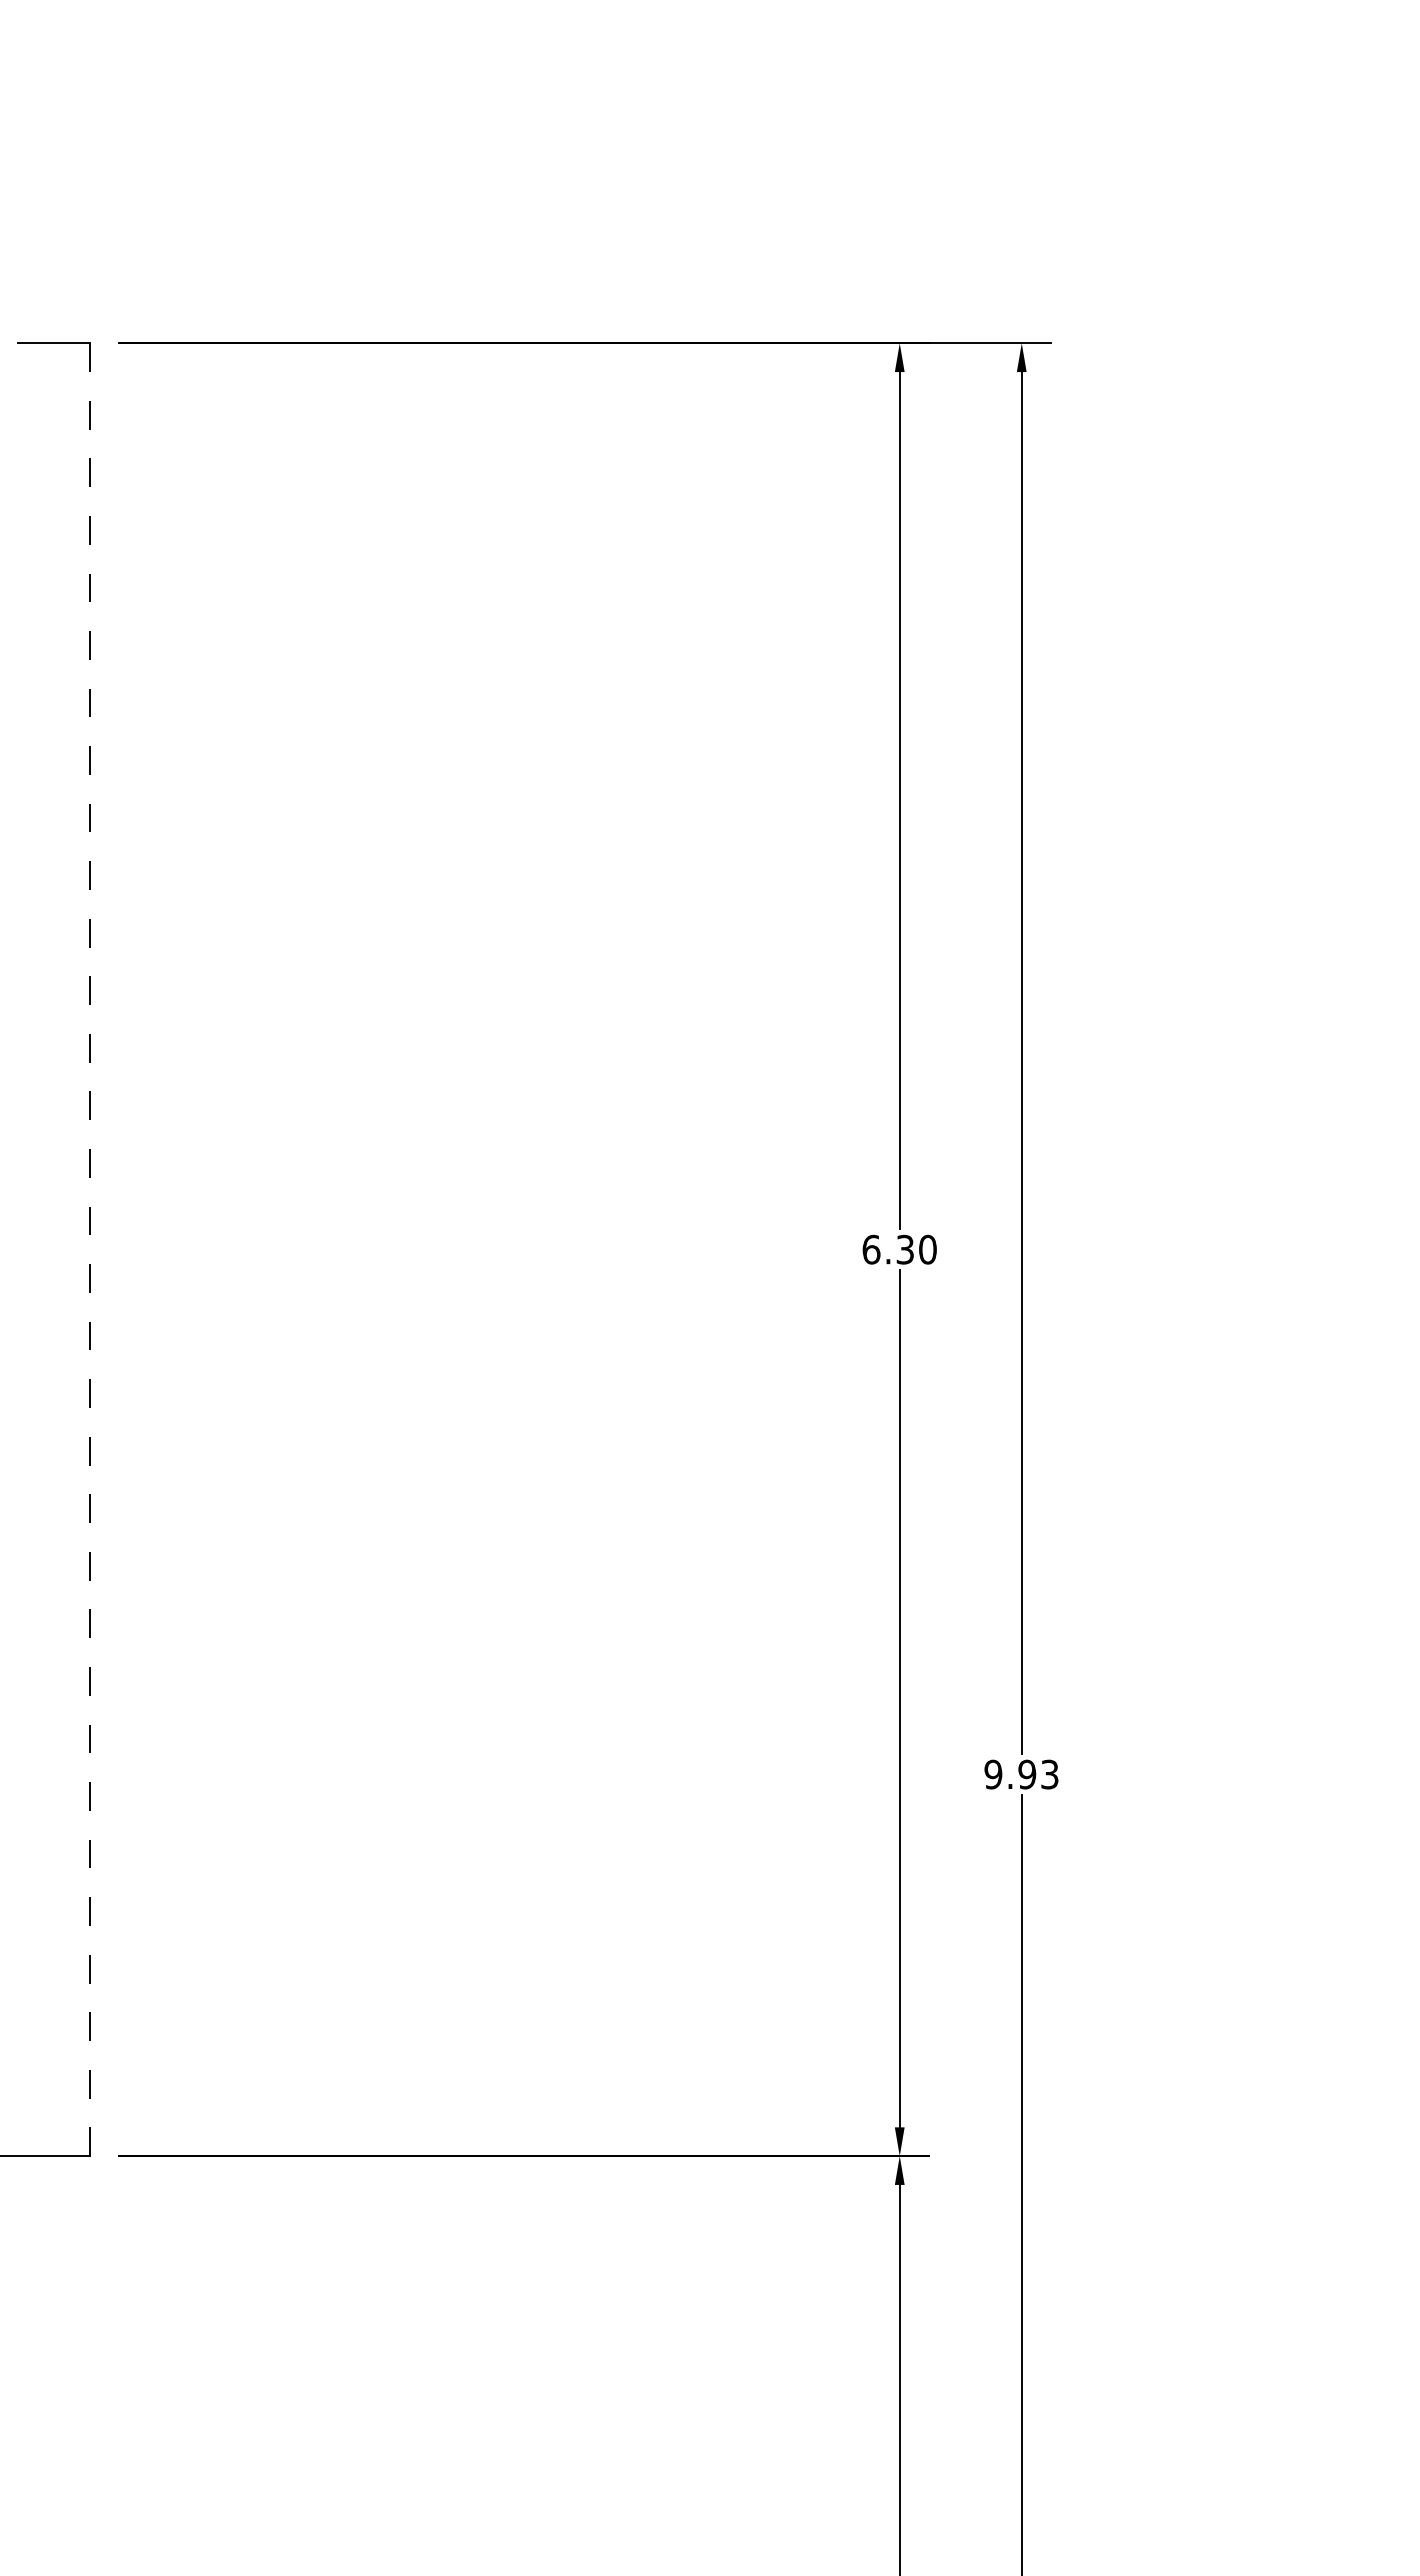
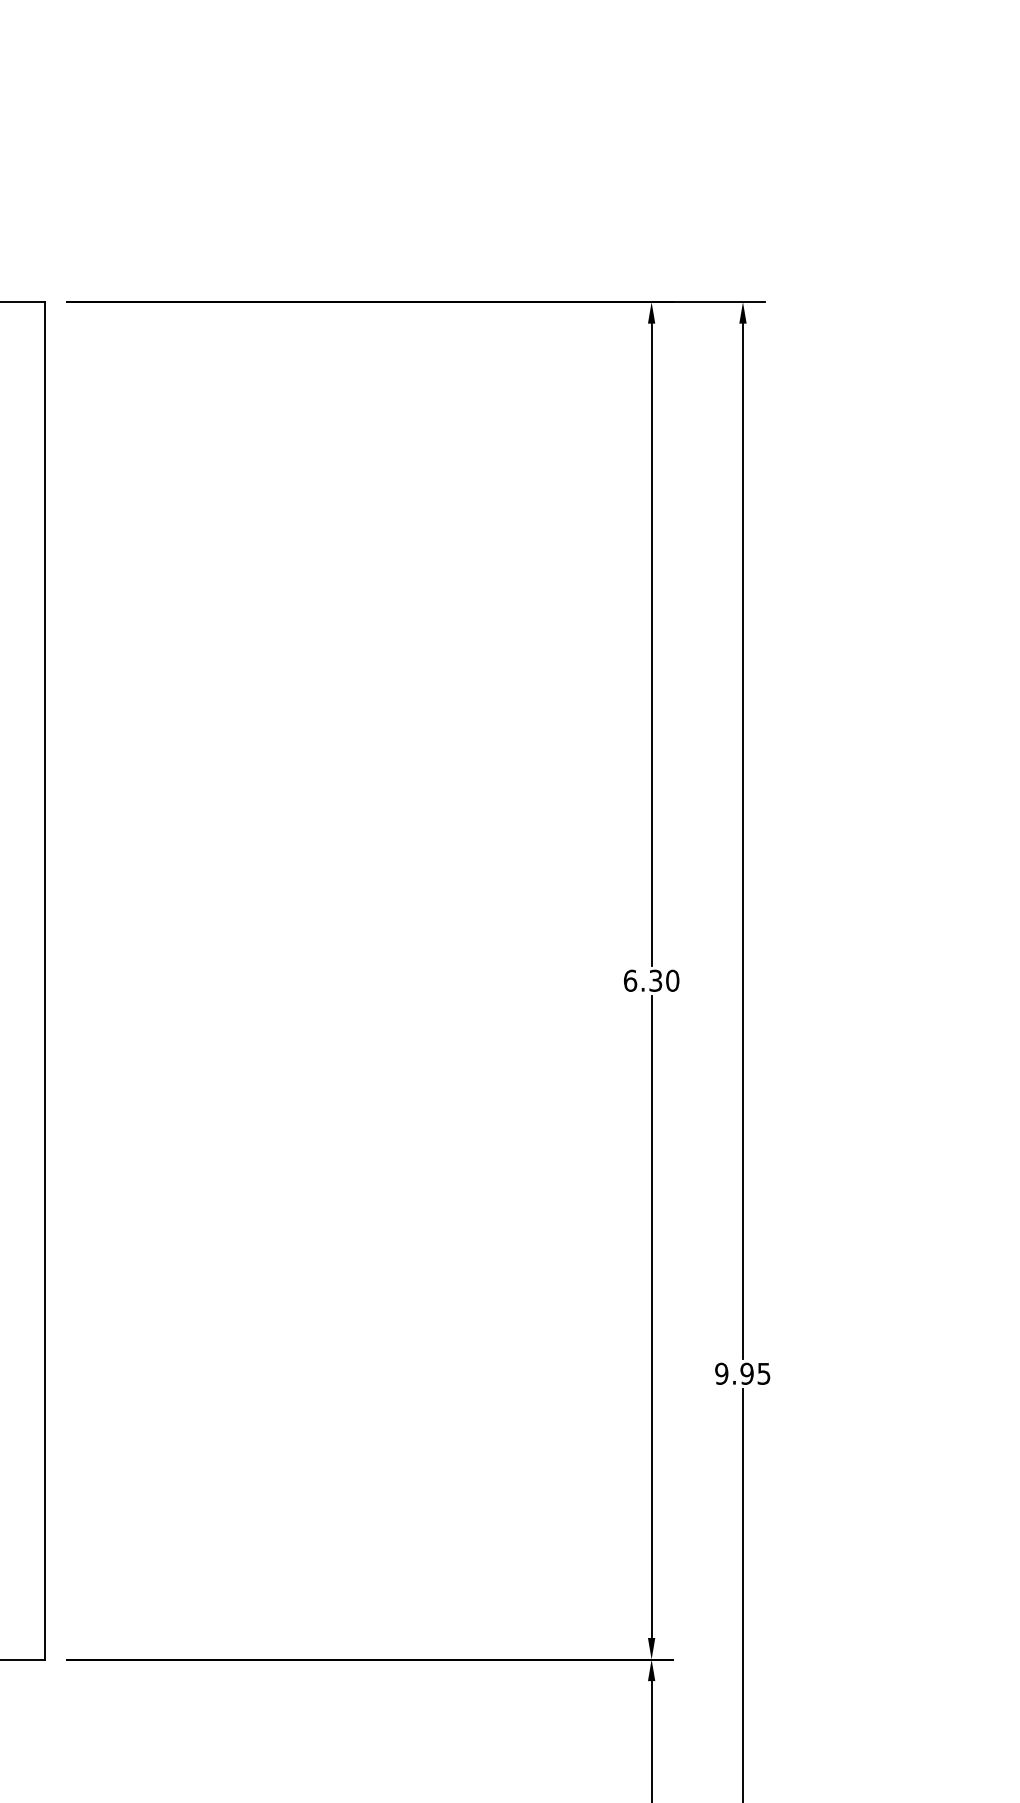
line: (89, 1249) -> (44, 980), dashed -> solid
text: (1050, 1773) -> (764, 1373), 9.93 -> 9.95

